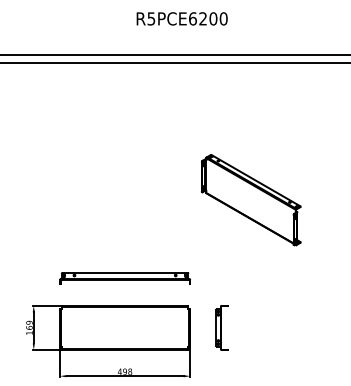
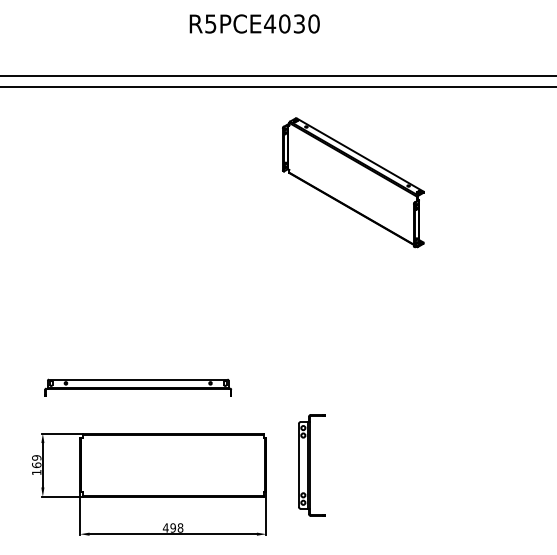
text: (203, 18) -> (284, 23), R5PCE6200 -> R5PCE4030
part: (251, 199) -> (353, 182), moved
part: (124, 278) -> (137, 387), moved
part: (221, 327) -> (311, 464), size x1.6

